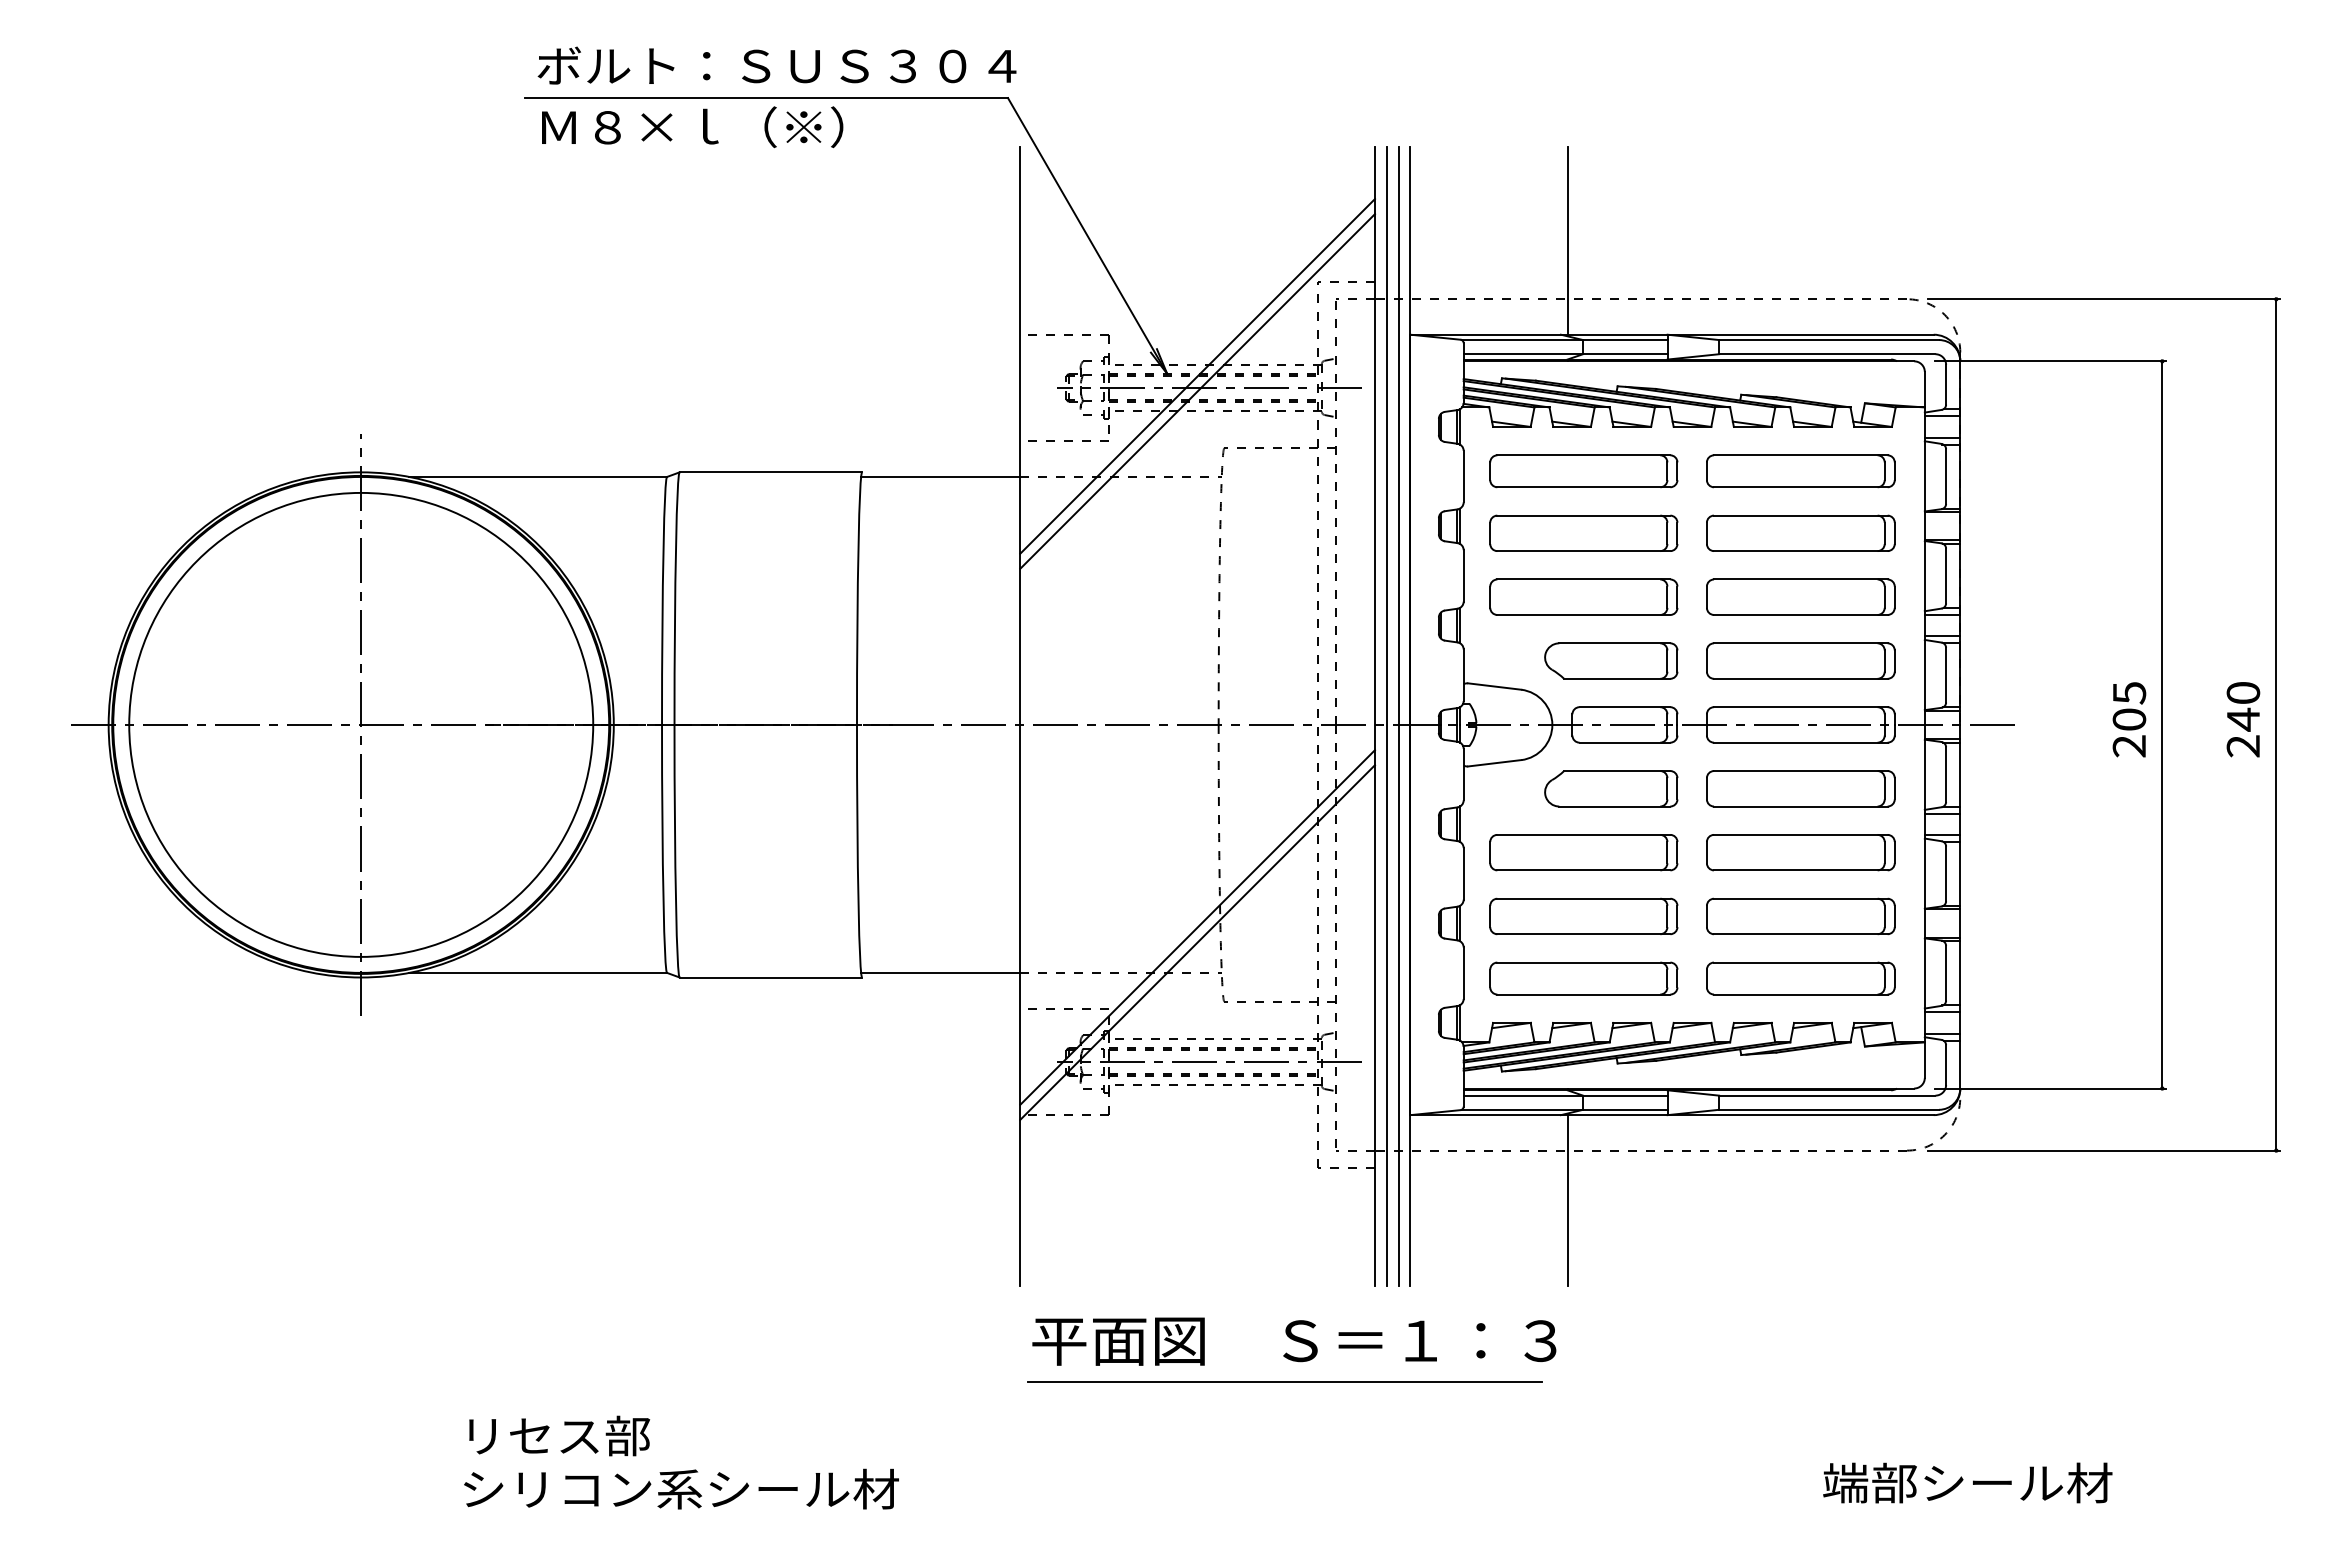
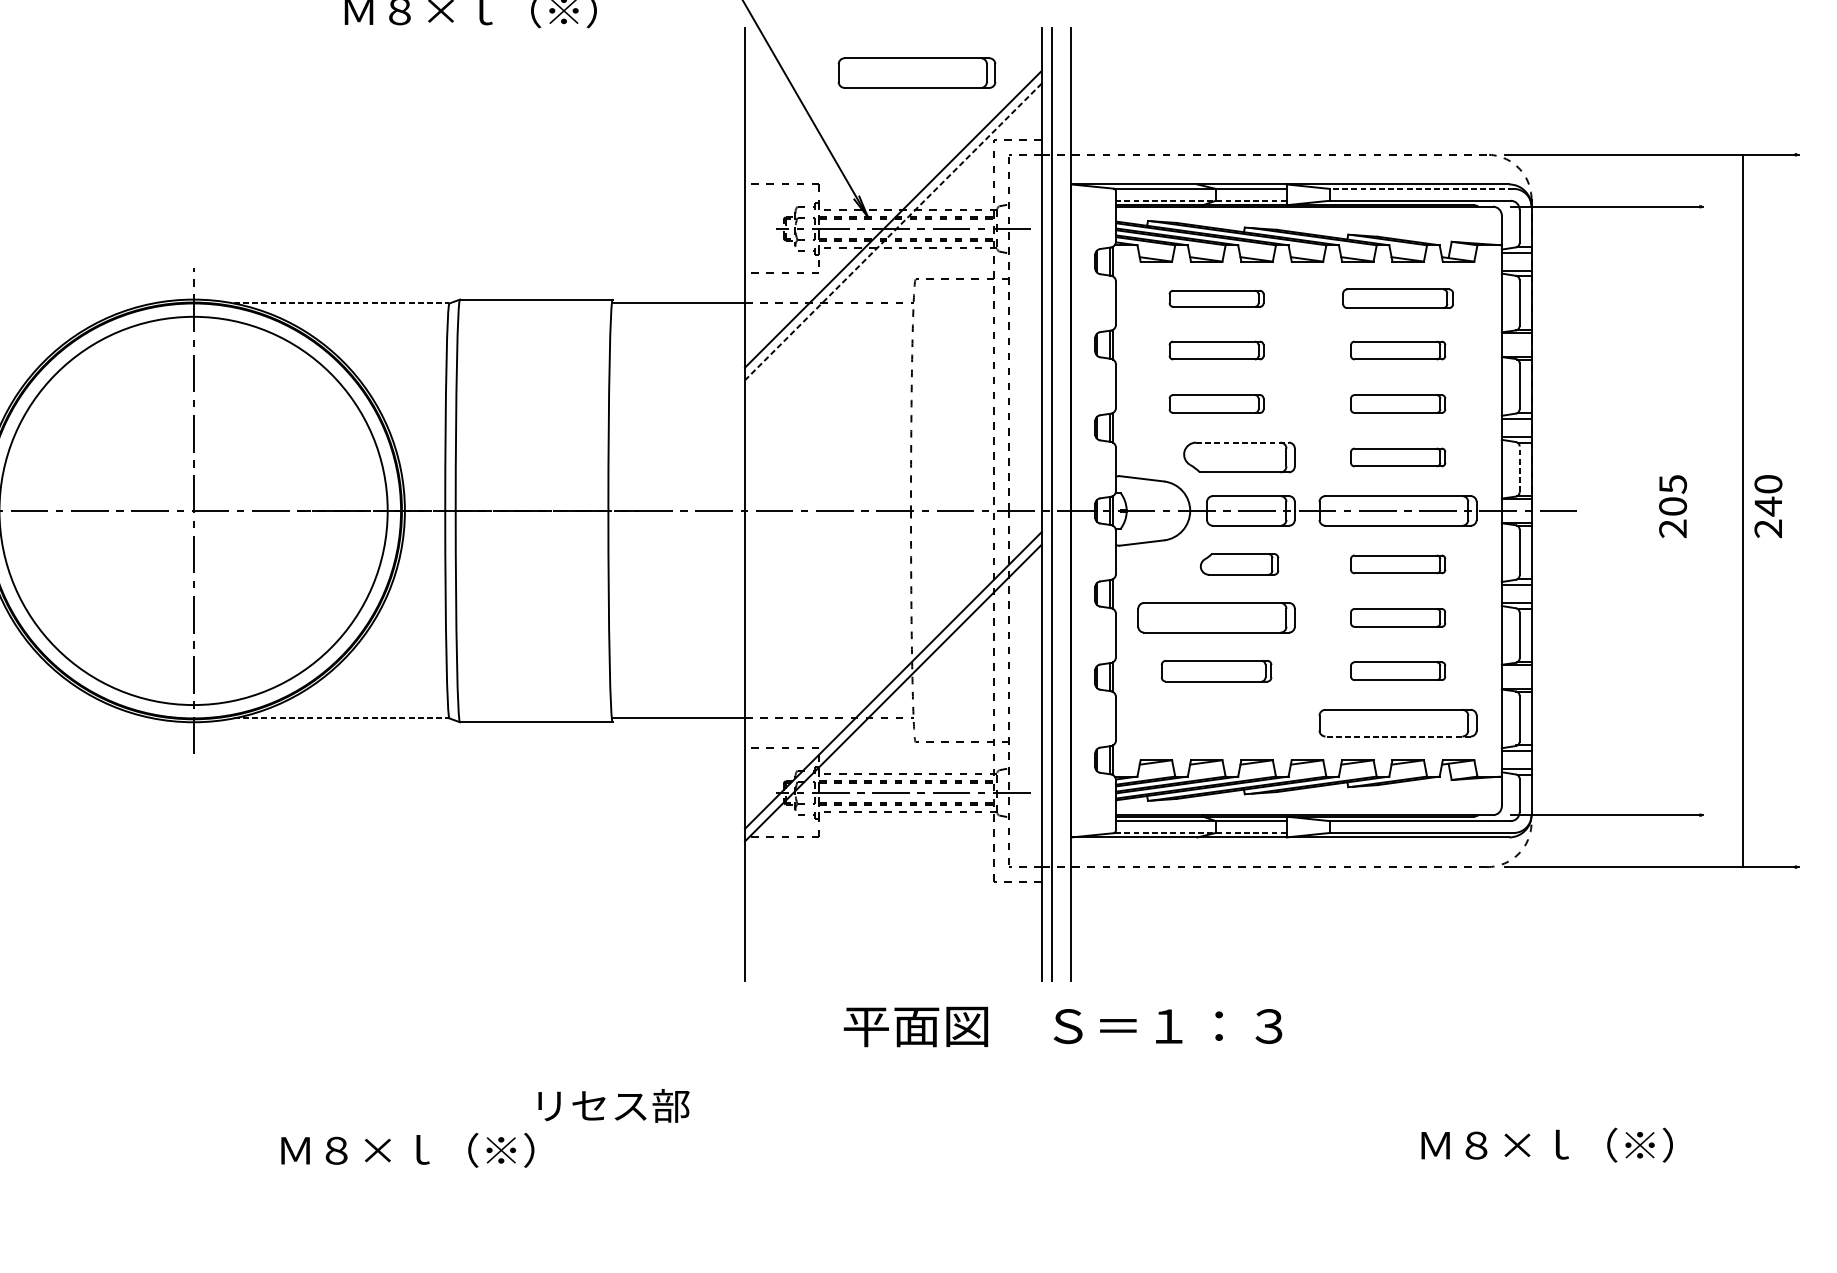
part: (1225, 201) -> (916, 72), added
line: (1567, 240) -> (1202, 105), removed
line: (1829, 340) -> (1422, 189), solid -> dashed
line: (1565, 354) -> (1201, 201), solid -> dashed
line: (1197, 391) -> (893, 231), solid -> dashed
part: (1583, 471) -> (1216, 298), size x0.6
part: (1800, 471) -> (1397, 298), size x0.7
line: (538, 476) -> (341, 303), solid -> dashed
part: (1583, 532) -> (1216, 349), size x0.6
part: (1800, 532) -> (1397, 349), size x0.6
part: (1583, 596) -> (1216, 403), size x0.6
part: (1800, 596) -> (1397, 403), size x0.6
line: (1614, 643) -> (1242, 442), solid -> dashed
part: (1800, 660) -> (1397, 457), size x0.6
line: (1946, 674) -> (1519, 468), solid -> dashed
line: (1398, 716) -> (1061, 503), removed
line: (2162, 724) -> (1700, 510), removed
line: (2276, 724) -> (1743, 510), moved
part: (1611, 788) -> (1239, 564), size x0.7
part: (1800, 788) -> (1397, 564), size x0.6
part: (1800, 852) -> (1397, 617), size x0.6
part: (1583, 916) -> (1216, 671), size x0.7
part: (1800, 916) -> (1397, 671), size x0.6
line: (538, 972) -> (341, 718), solid -> dashed
part: (1583, 978) -> (1216, 723), removed
line: (1800, 994) -> (1397, 736), solid -> dashed
line: (1564, 1109) -> (1200, 832), solid -> dashed
line: (1567, 1200) -> (1202, 908), removed
text: (1294, 1341) -> (1063, 1026), moved
line: (1284, 1382) -> (966, 1061), removed
text: (559, 1435) -> (613, 1105), moved
text: (1976, 1482) -> (1545, 1144), 端部シール材 -> Ｍ８×ｌ（※）
text: (681, 1488) -> (461, 1149), シリコン系シール材 -> Ｍ８×ｌ（※）

